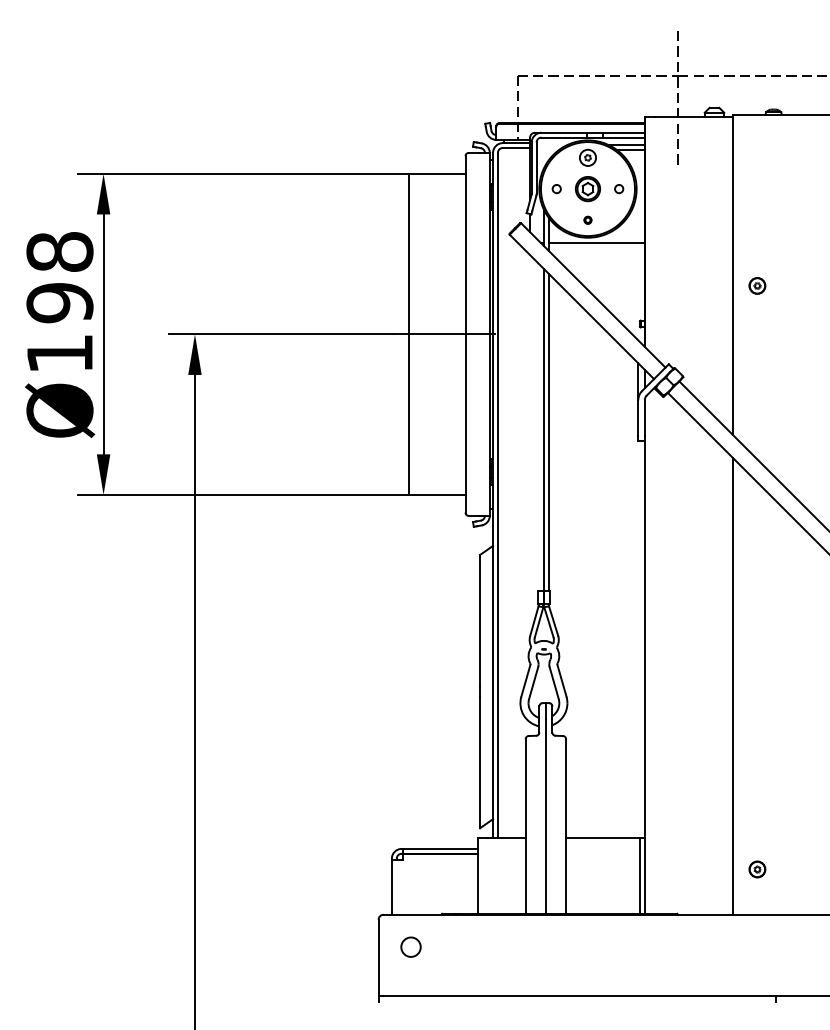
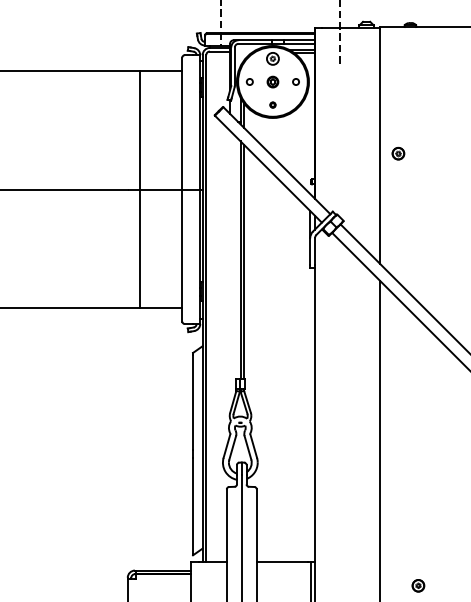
part: (587, 189) -> (272, 82), size x0.6
line: (596, 242) -> (279, 121), removed
part: (757, 869) -> (418, 585), moved

